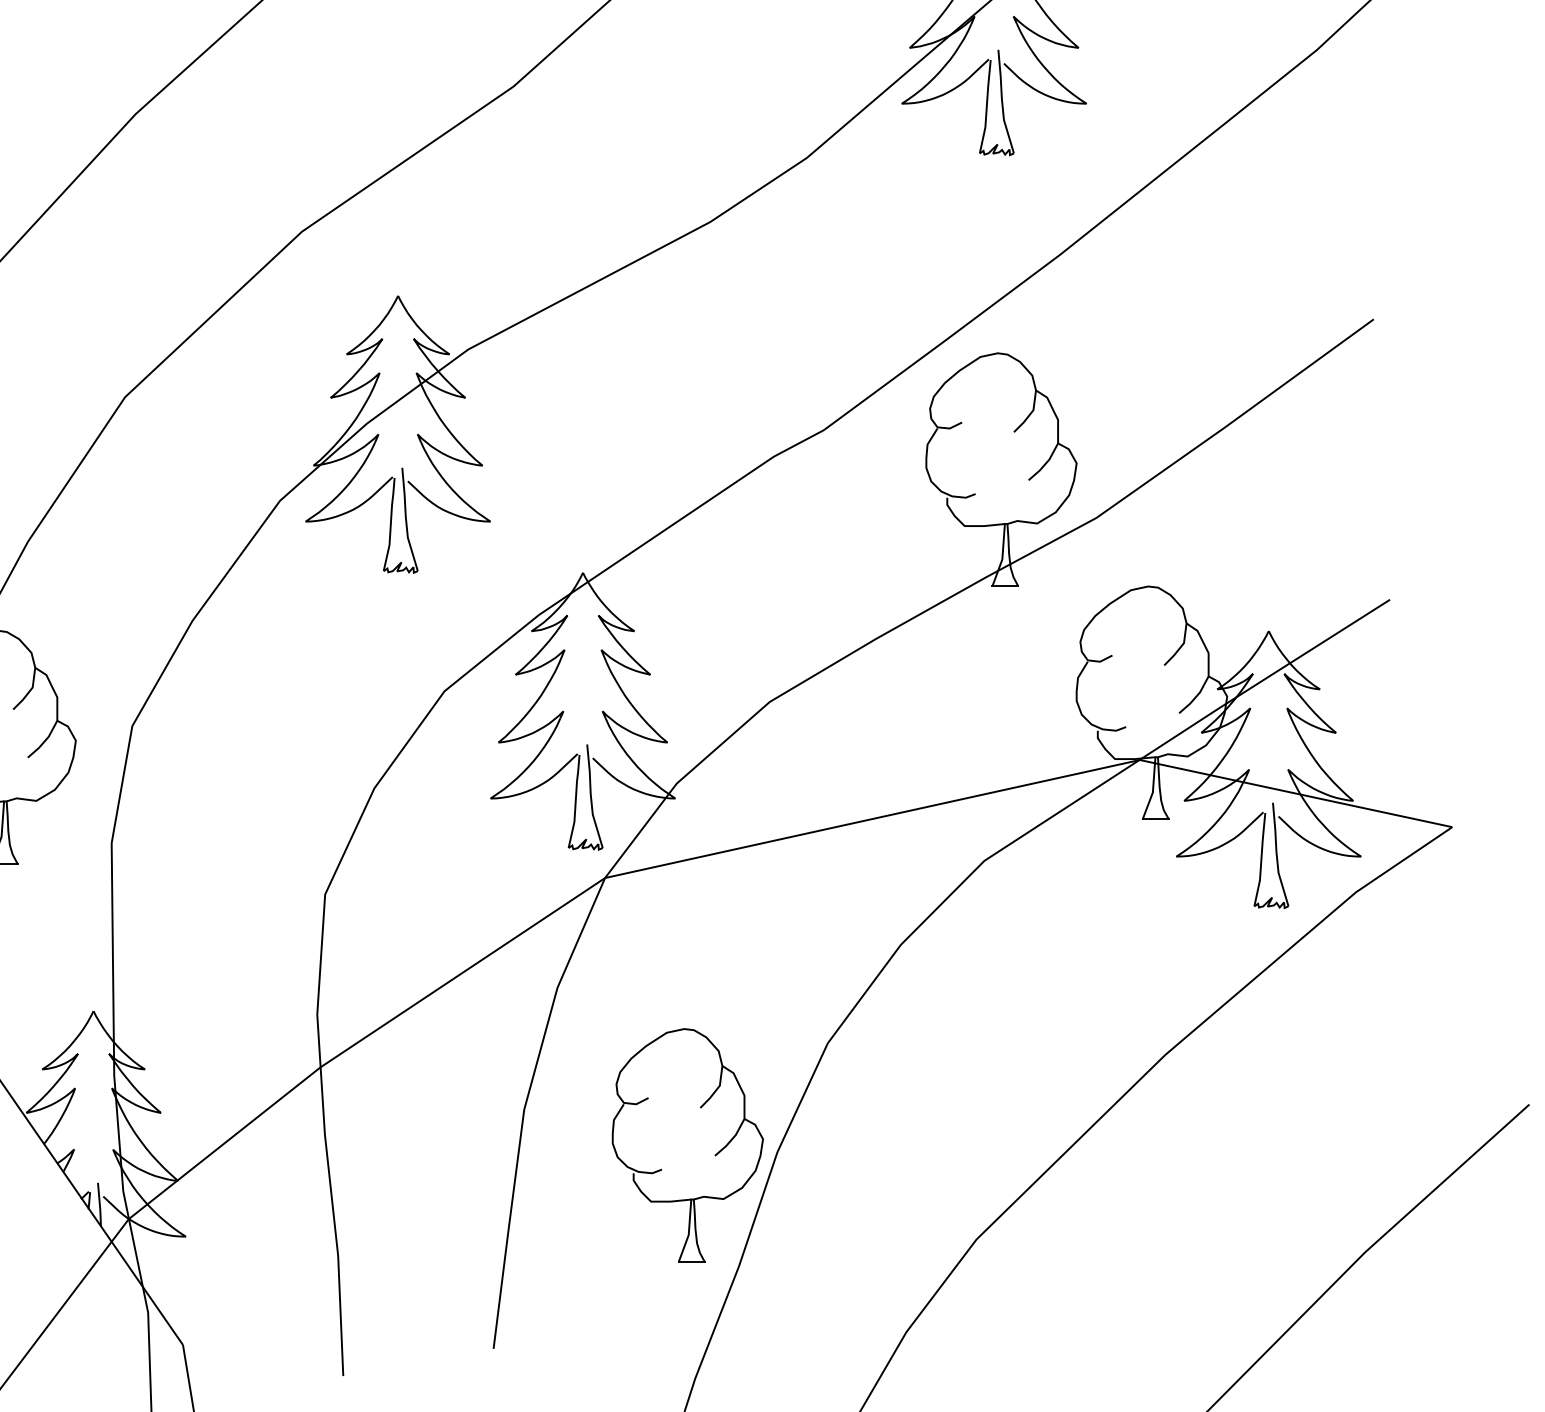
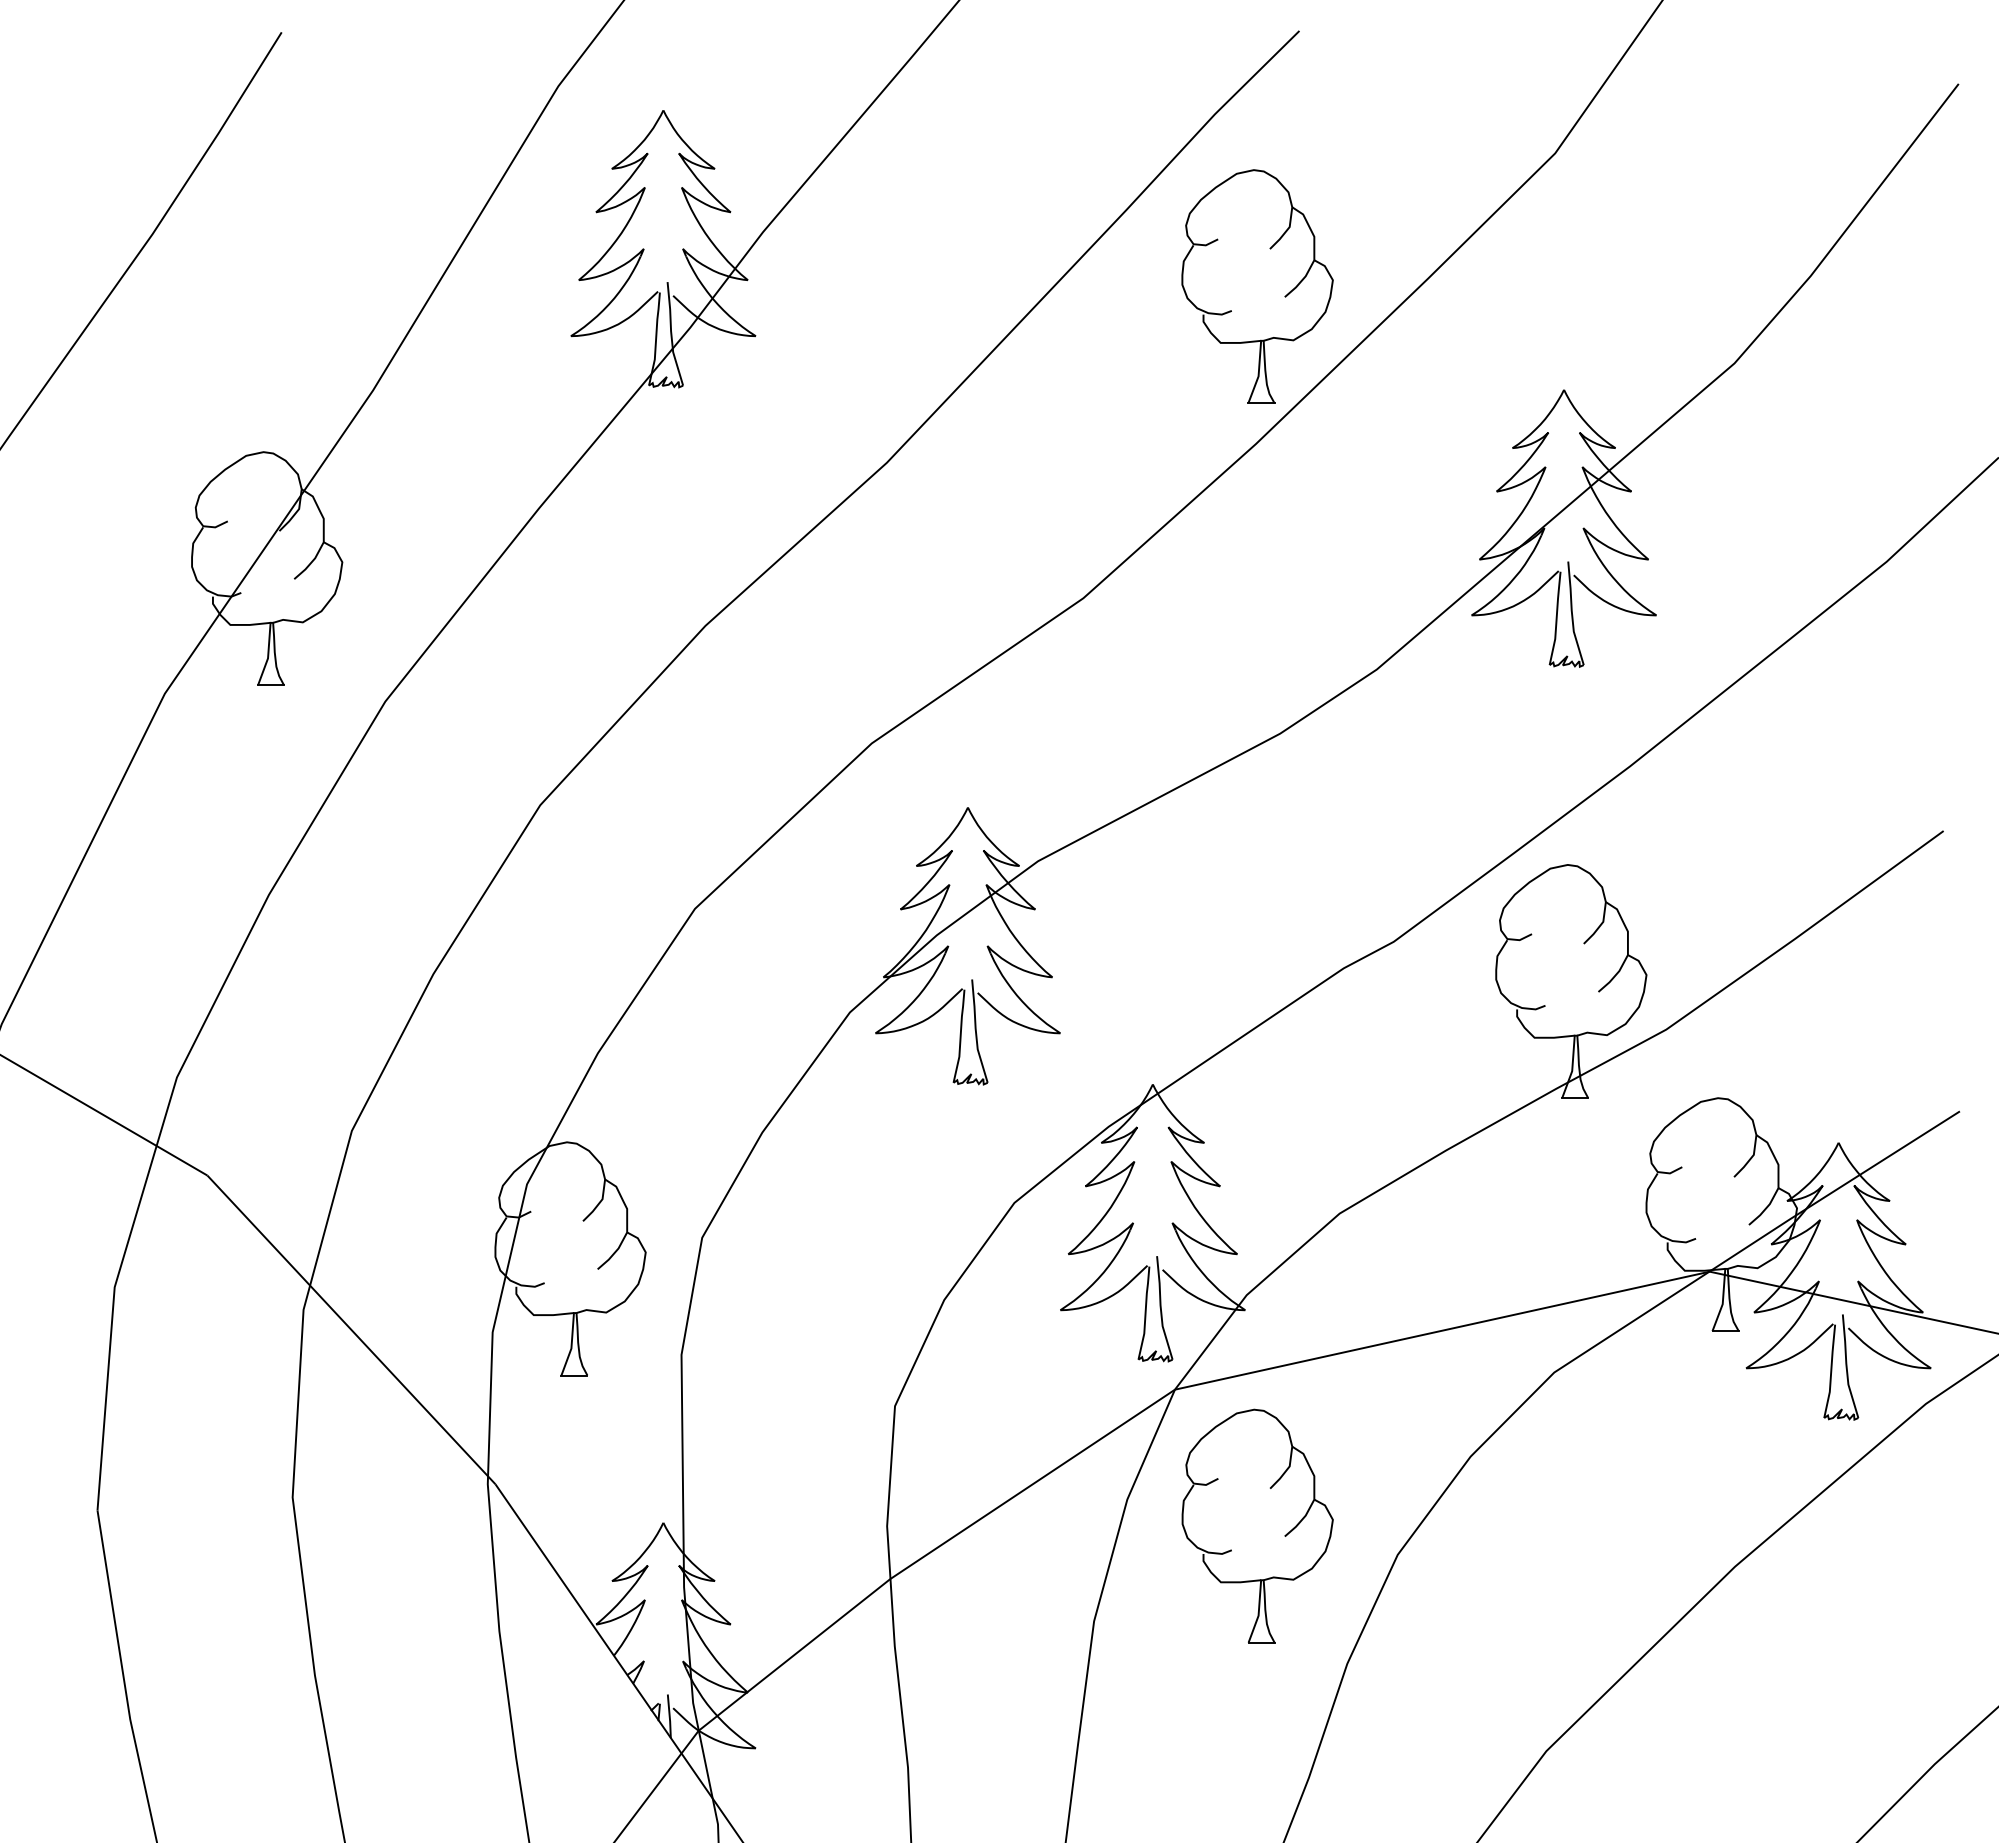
part: (714, 1154) -> (1284, 1535), moved

